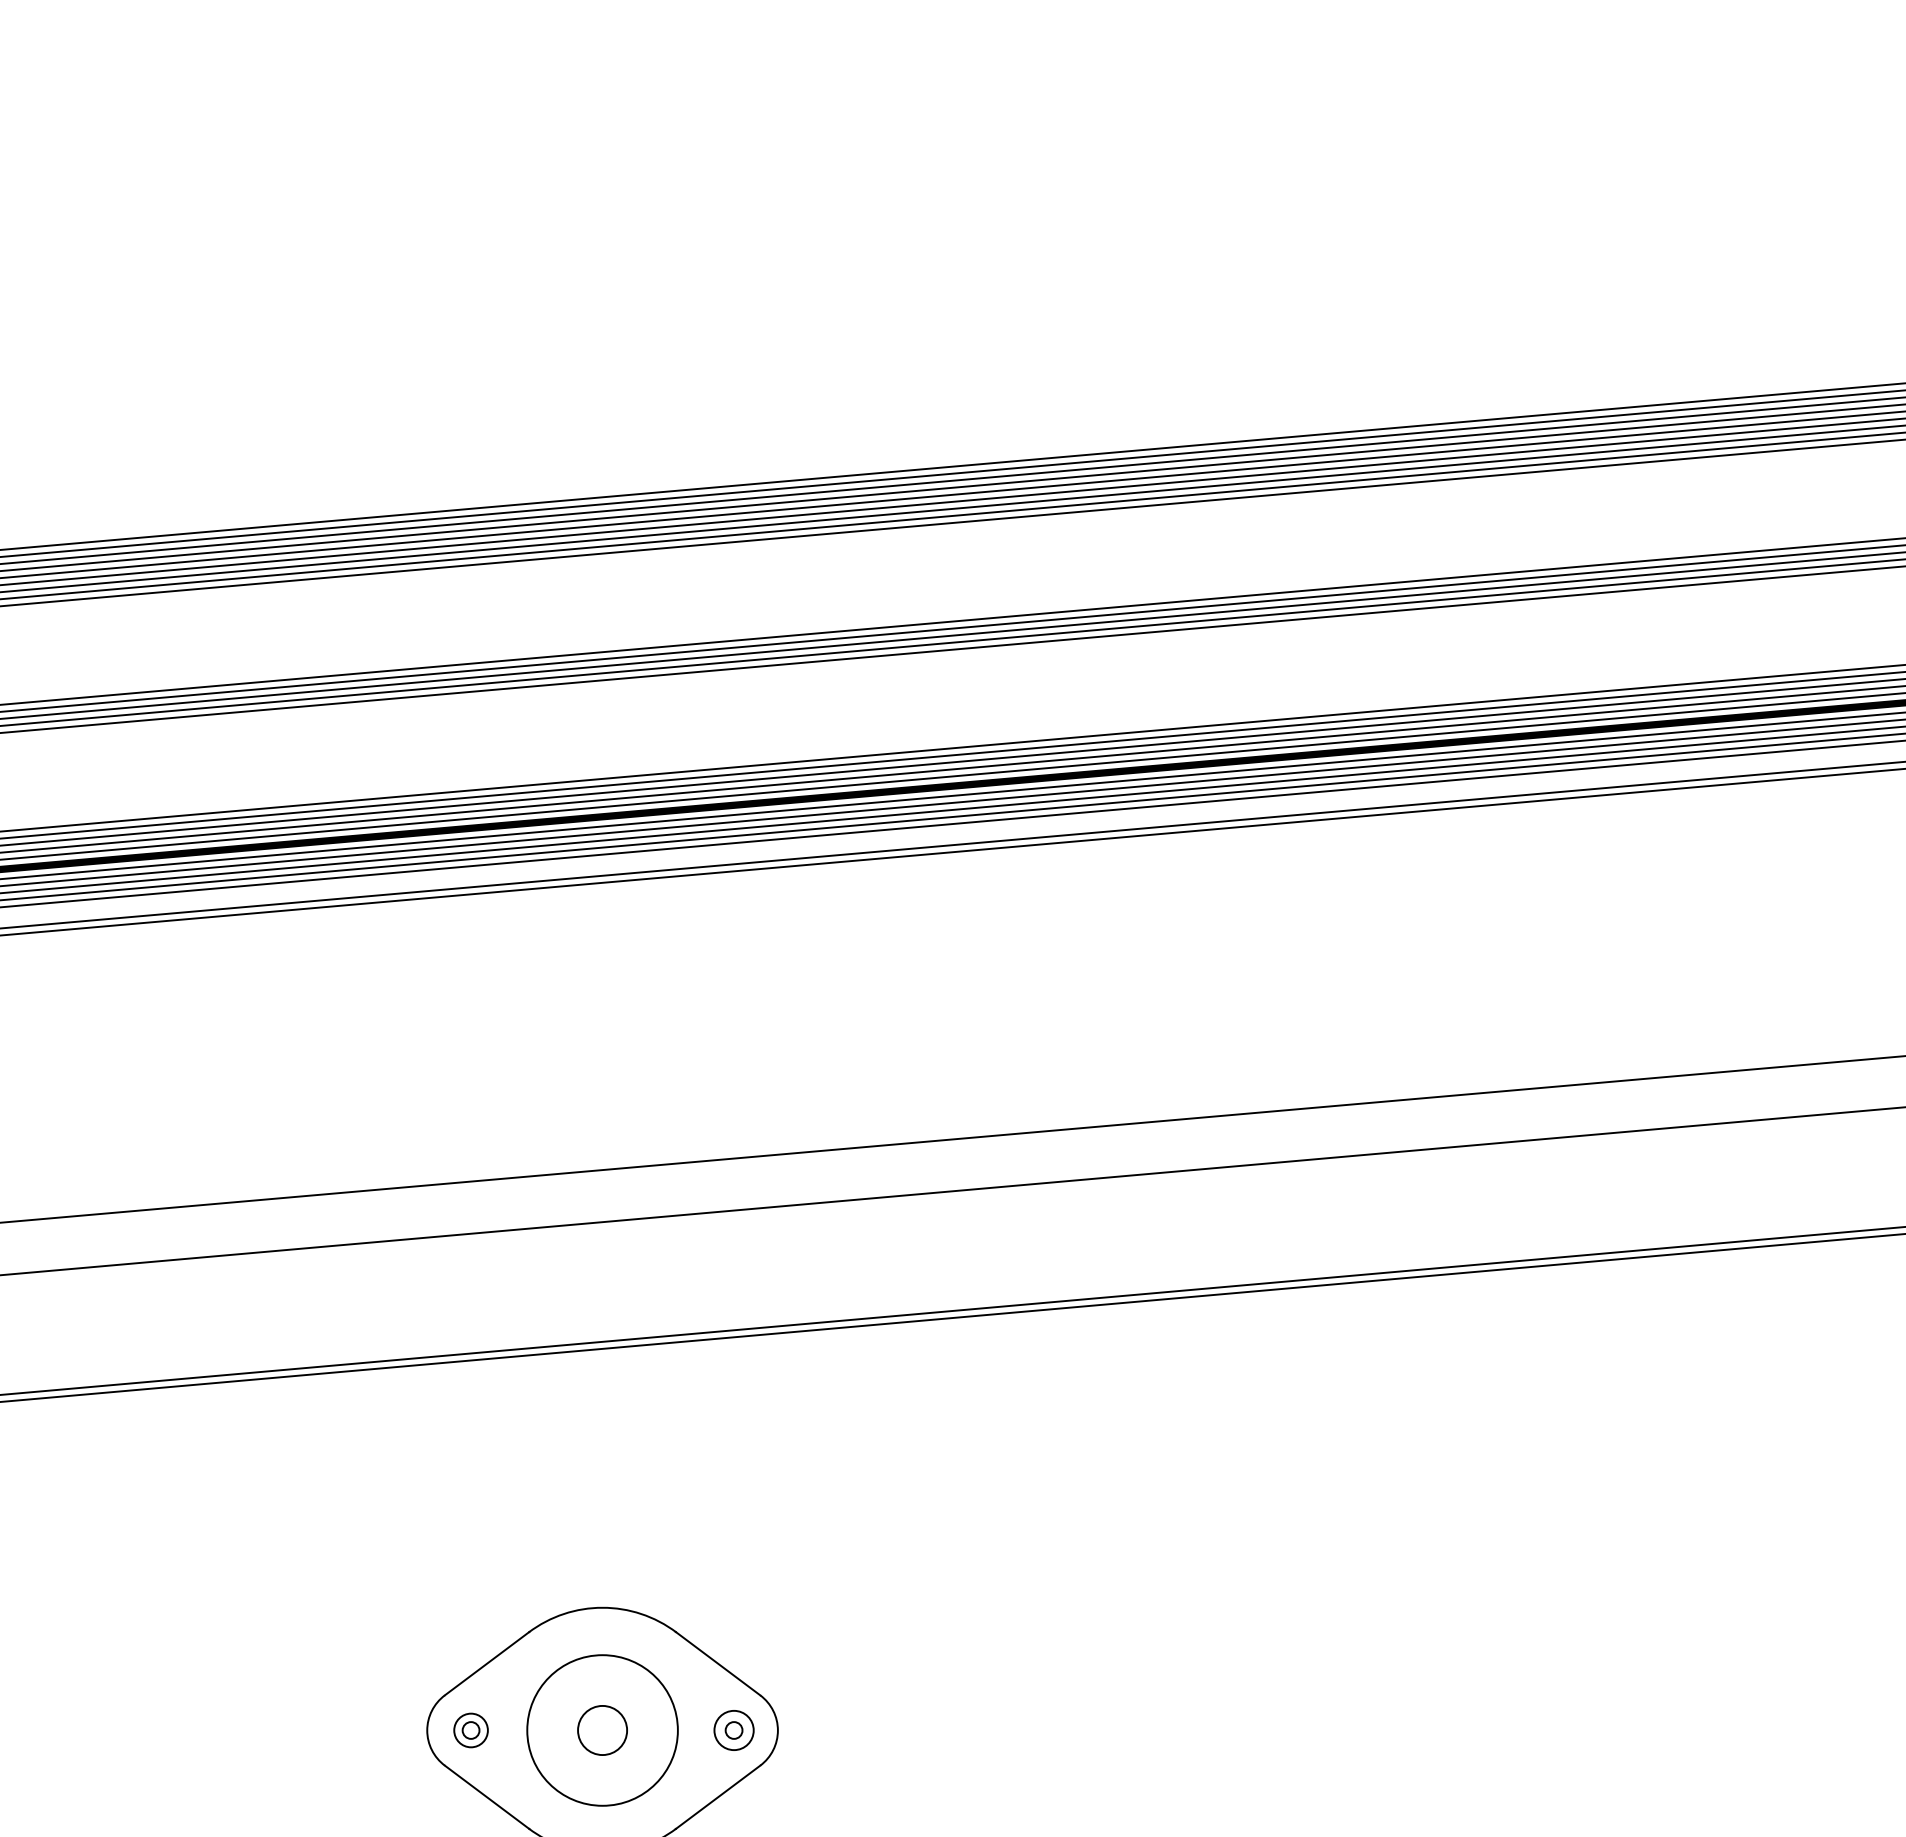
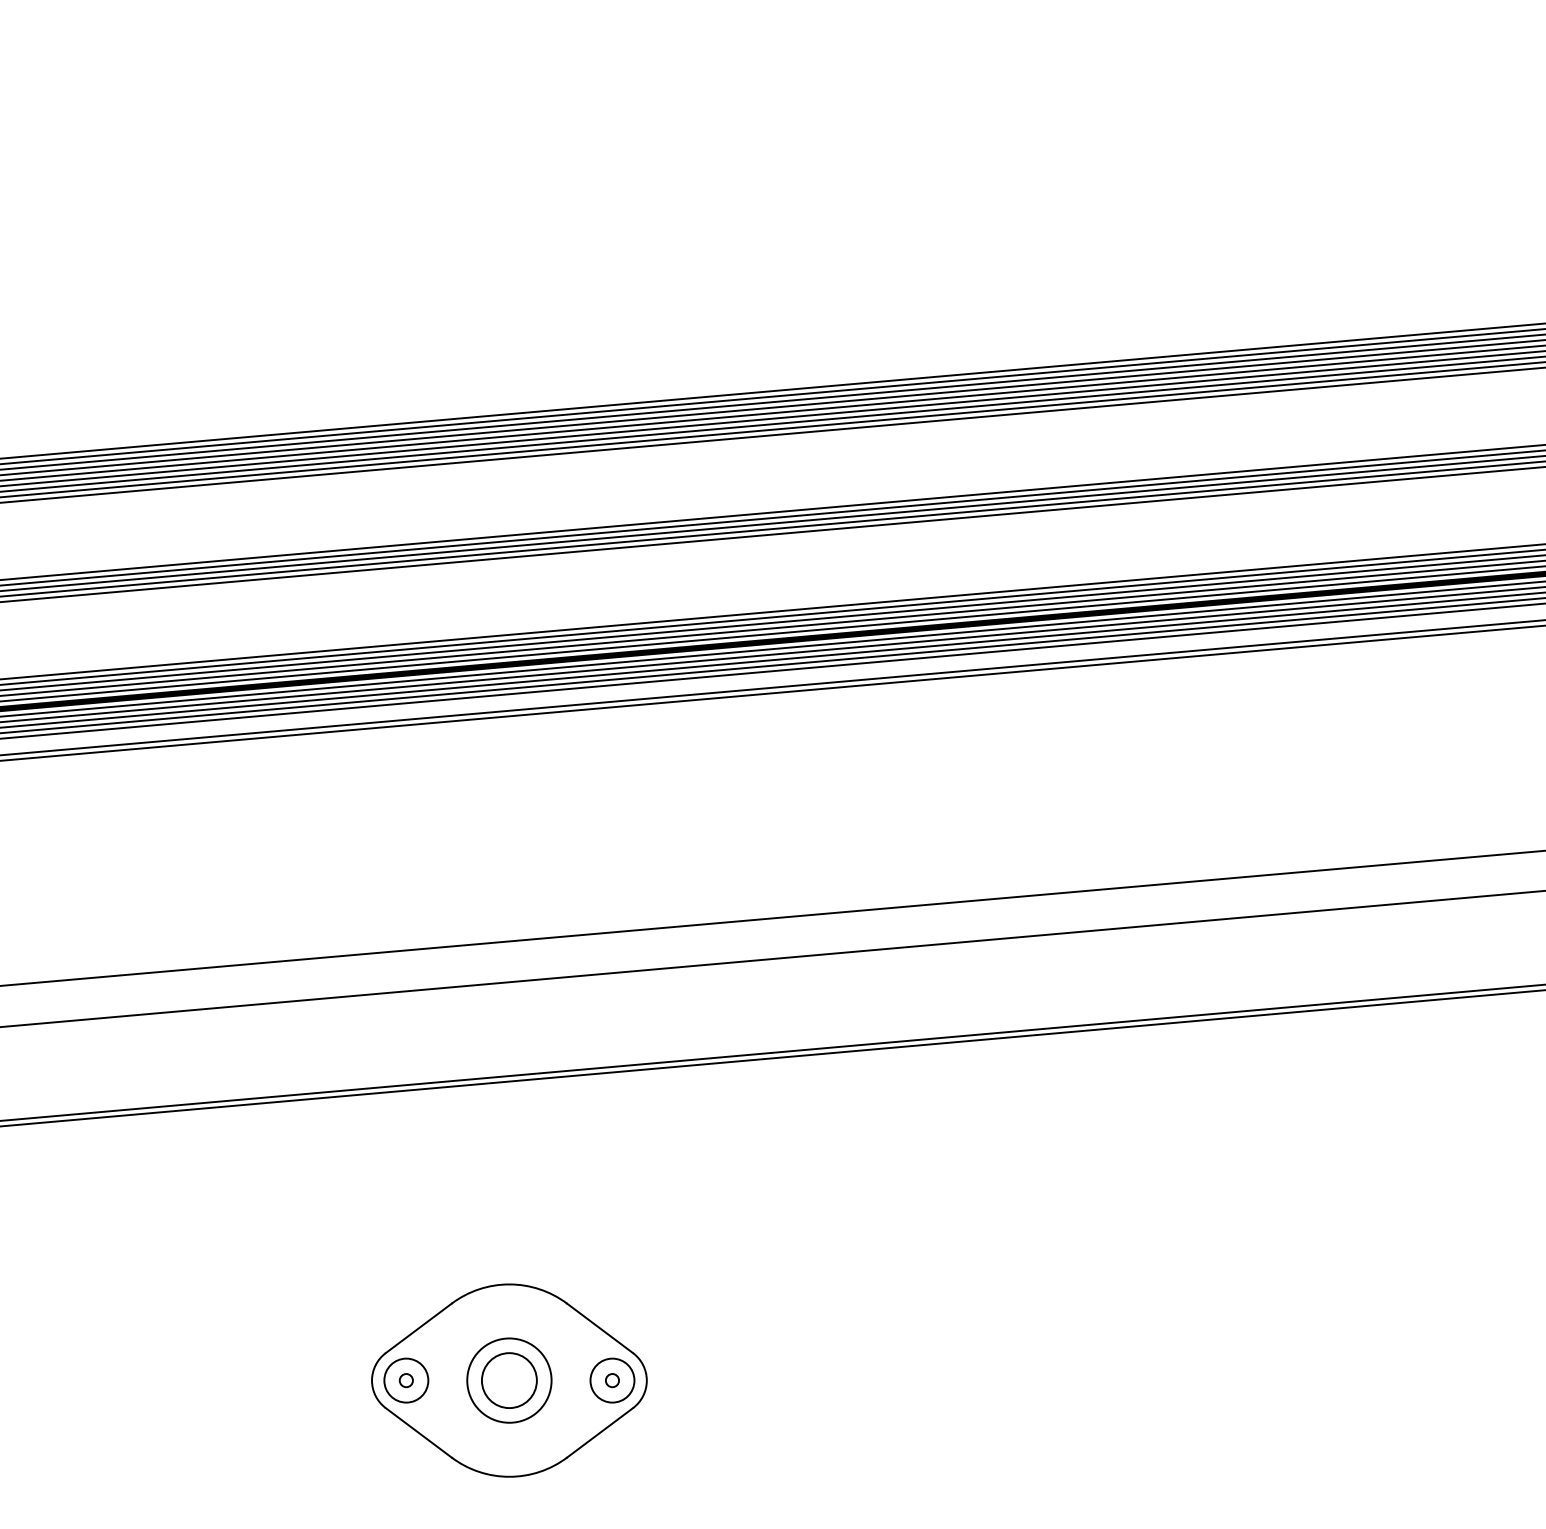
circle: (471, 1730) -> (406, 1380), size x1.67
circle: (601, 1730) -> (508, 1380), size x1.43
circle: (602, 1730) -> (509, 1380), size x0.71
circle: (734, 1730) -> (612, 1380), size x1.43

